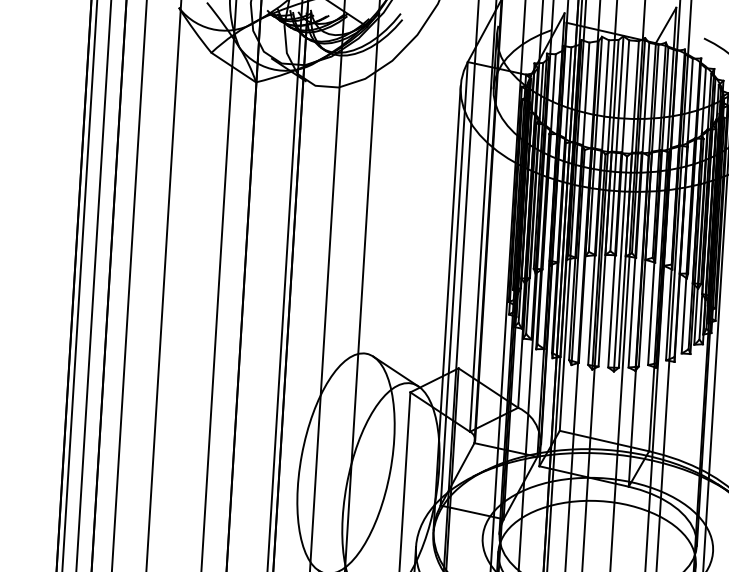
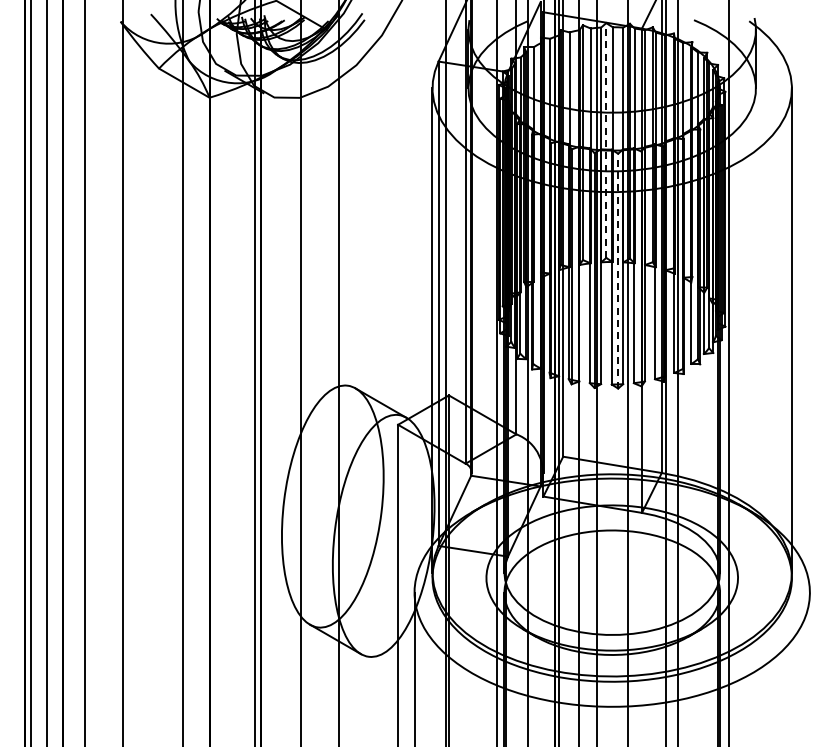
line: (617, 143) -> (606, 140), solid -> dashed
line: (620, 263) -> (618, 270), solid -> dashed

